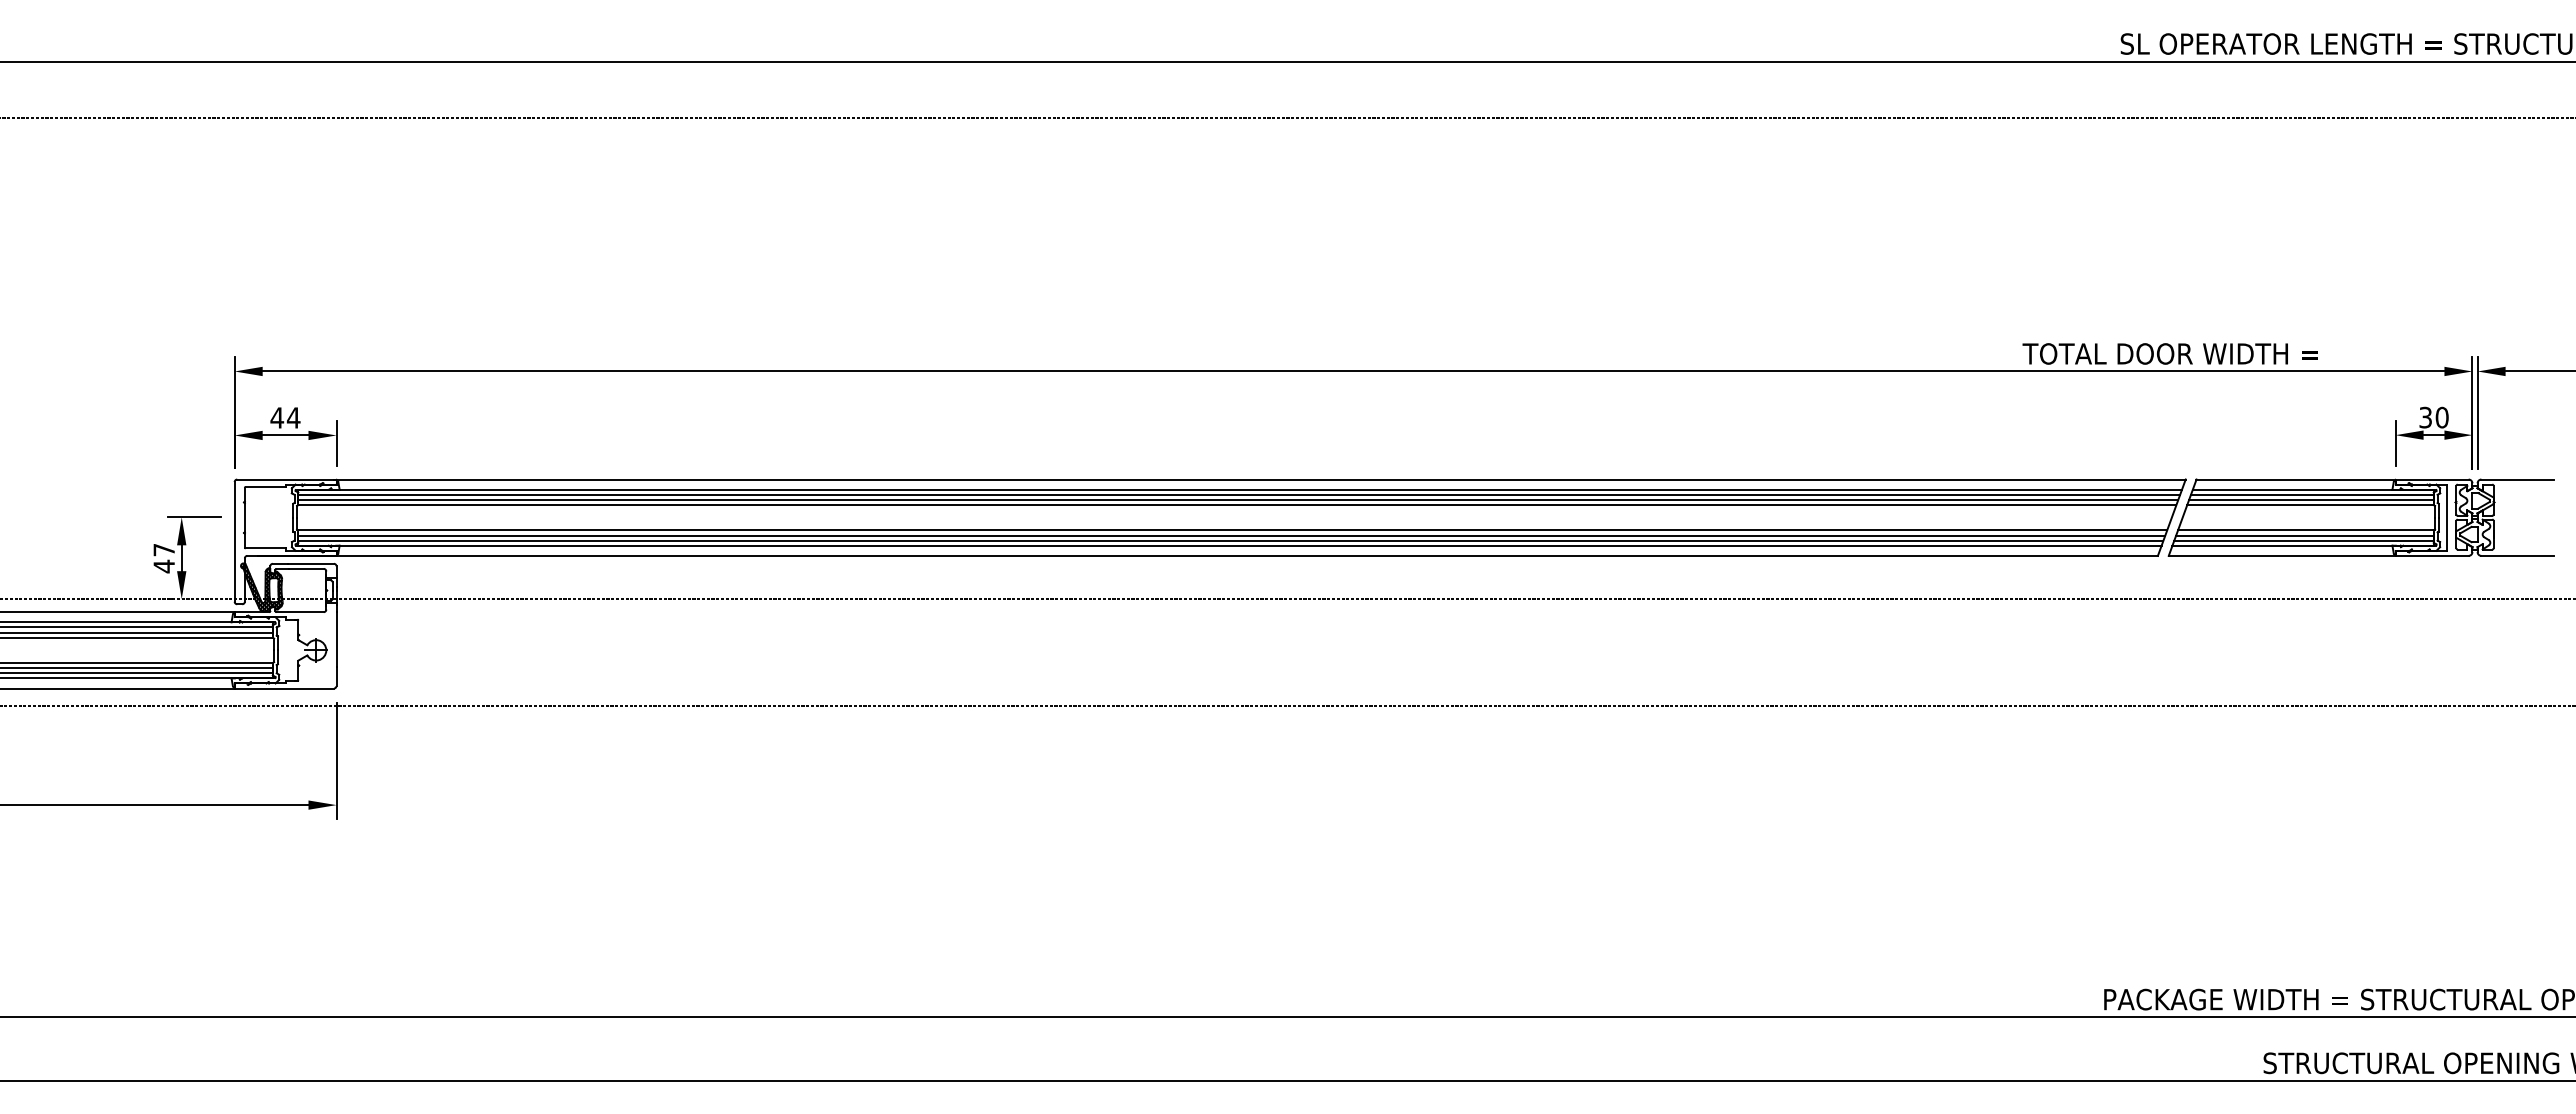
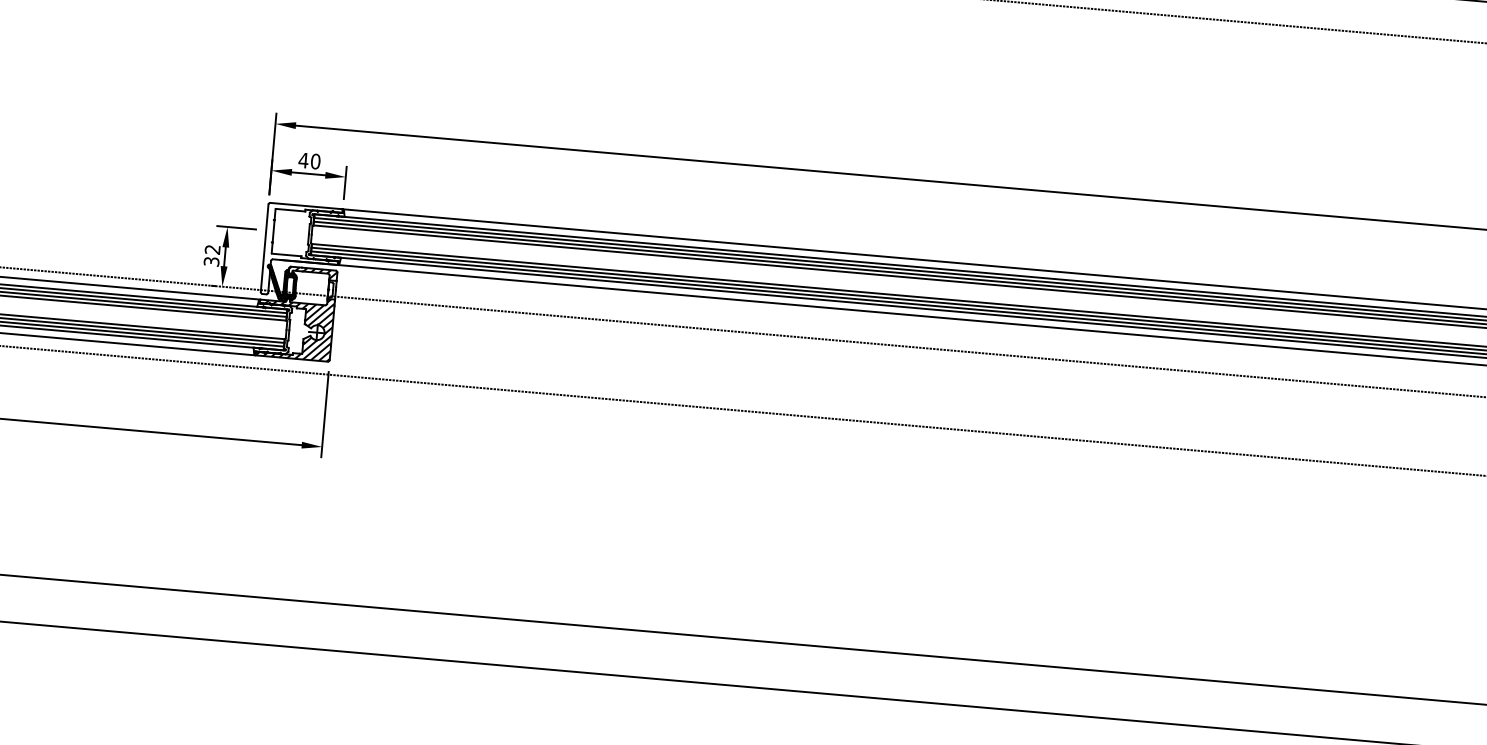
text: (293, 417) -> (315, 161), 44 -> 40
text: (164, 558) -> (212, 255), 47 -> 32
hatch: (303, 570) -> (313, 273), added
hatch: (285, 645) -> (295, 327), added

